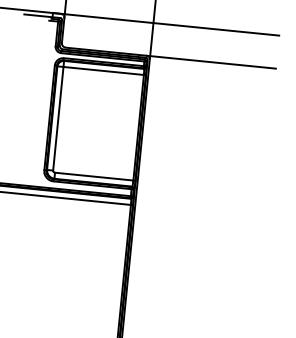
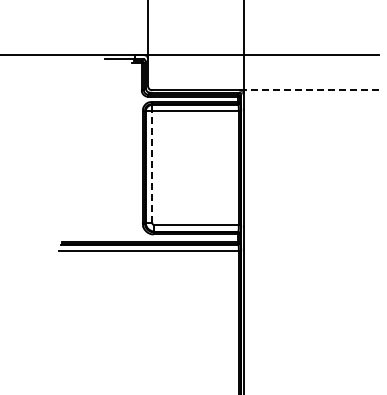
line: (212, 62) -> (310, 90), solid -> dashed
line: (58, 115) -> (152, 163), solid -> dashed

